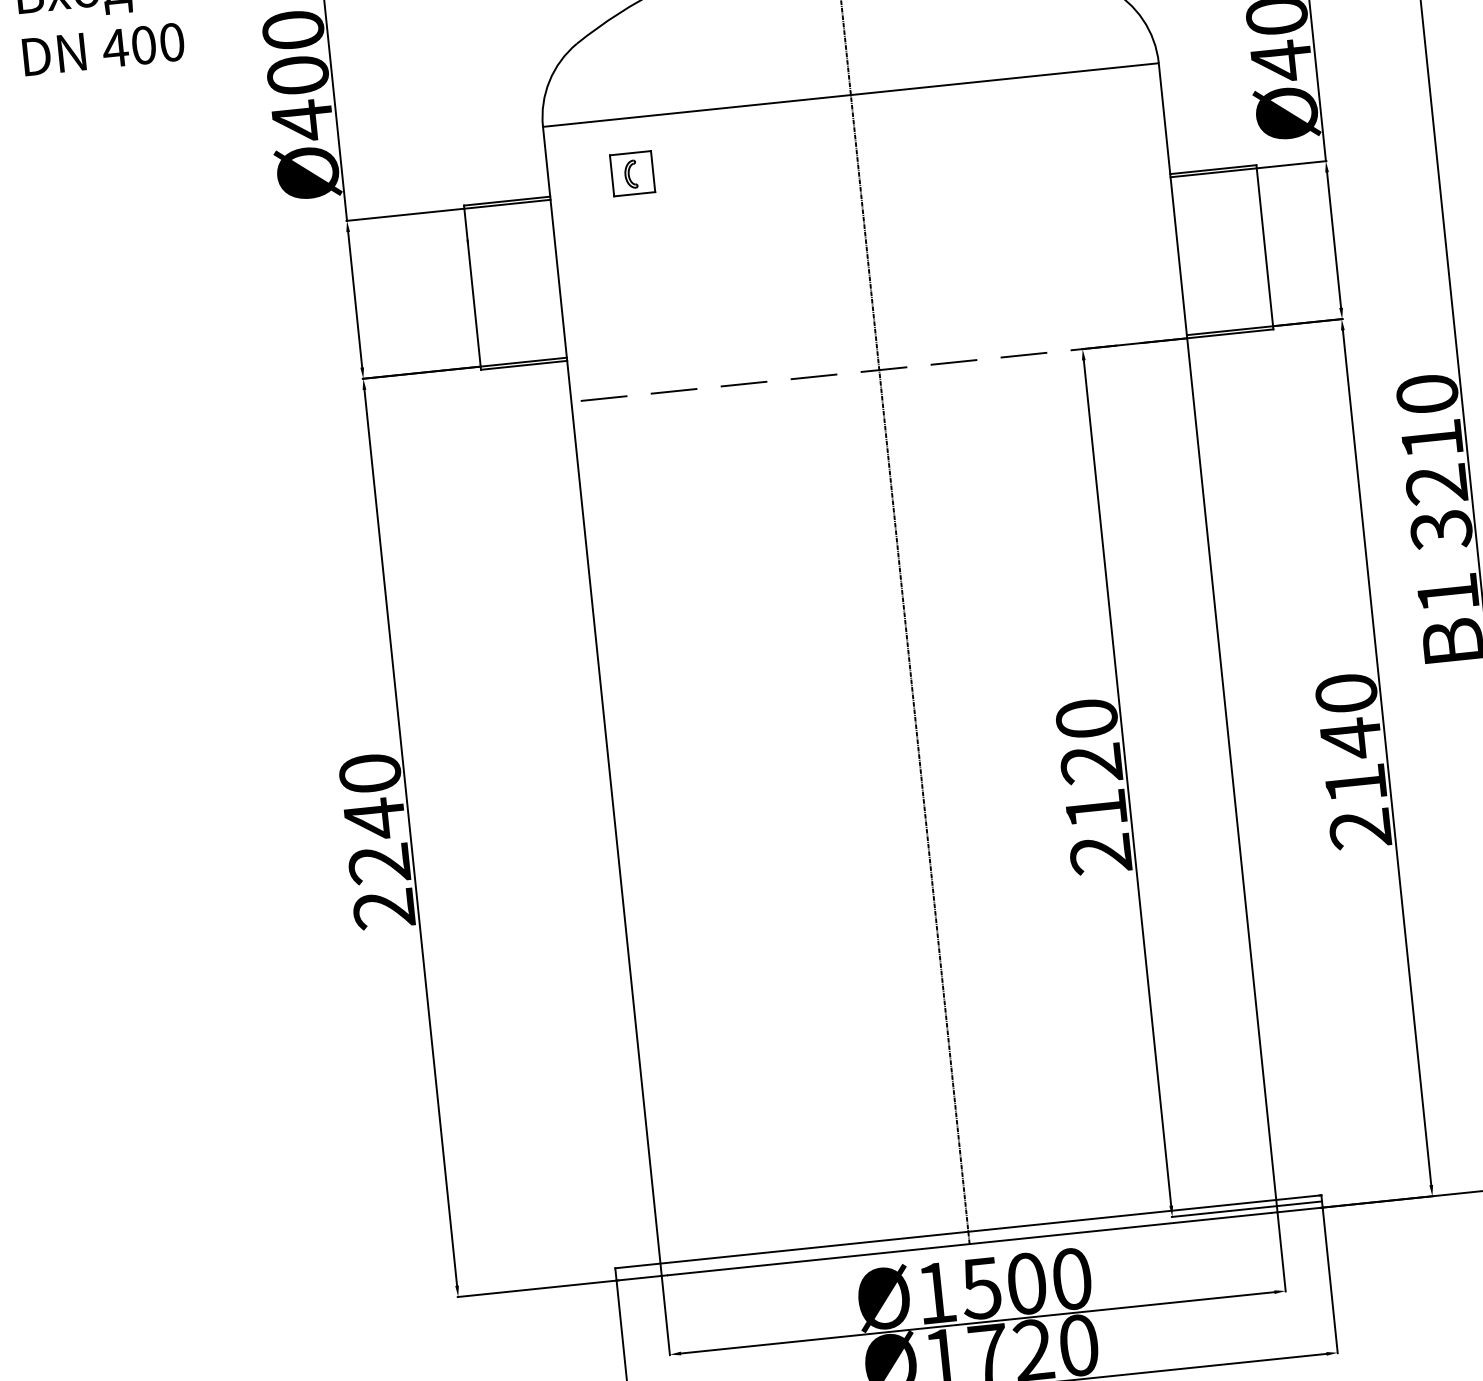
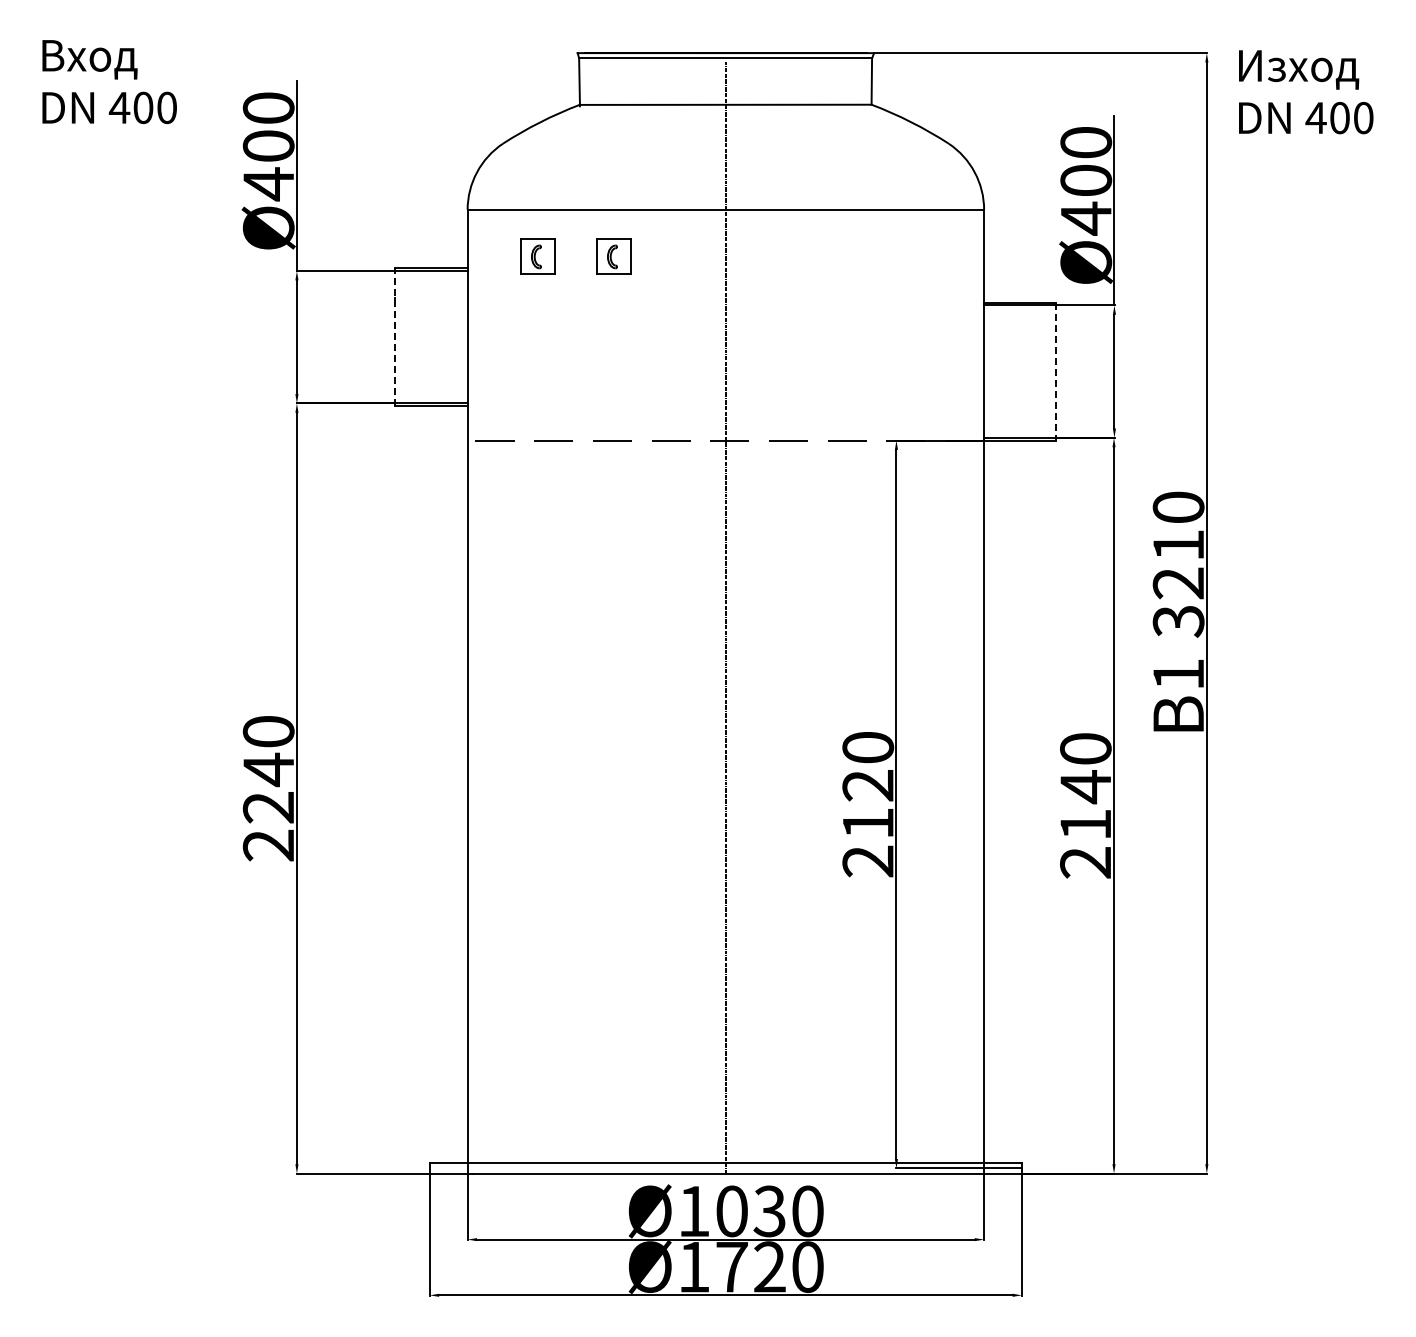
part: (722, 164) -> (613, 256), added
line: (1264, 247) -> (1056, 371), solid -> dashed
line: (472, 287) -> (395, 337), solid -> dashed
text: (1003, 1286) -> (750, 1211), Ø1500 -> Ø1030

